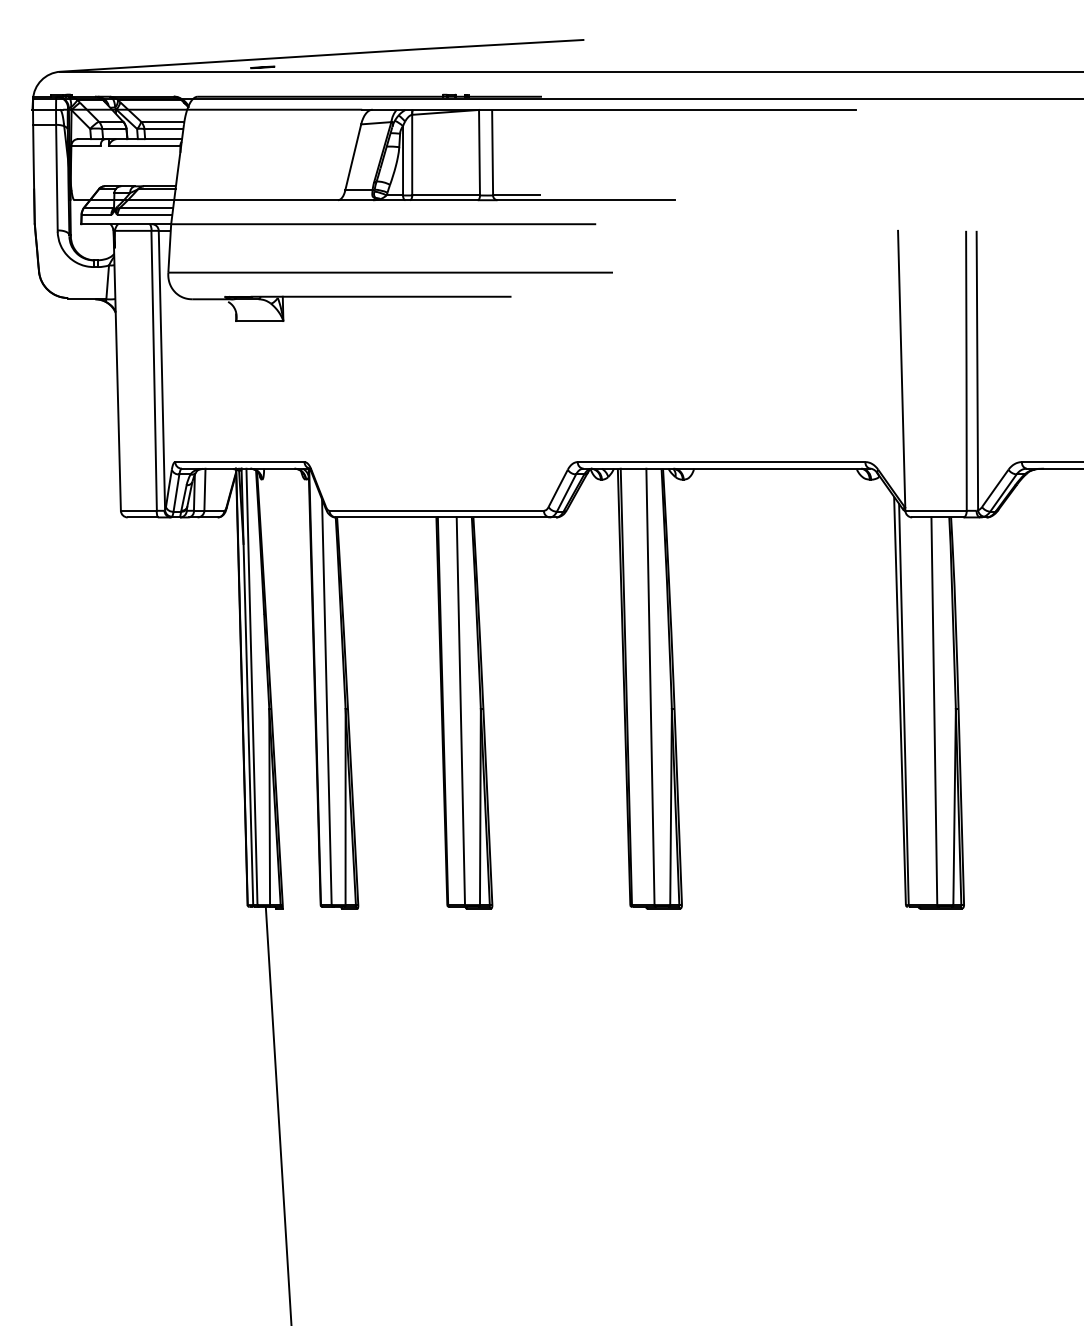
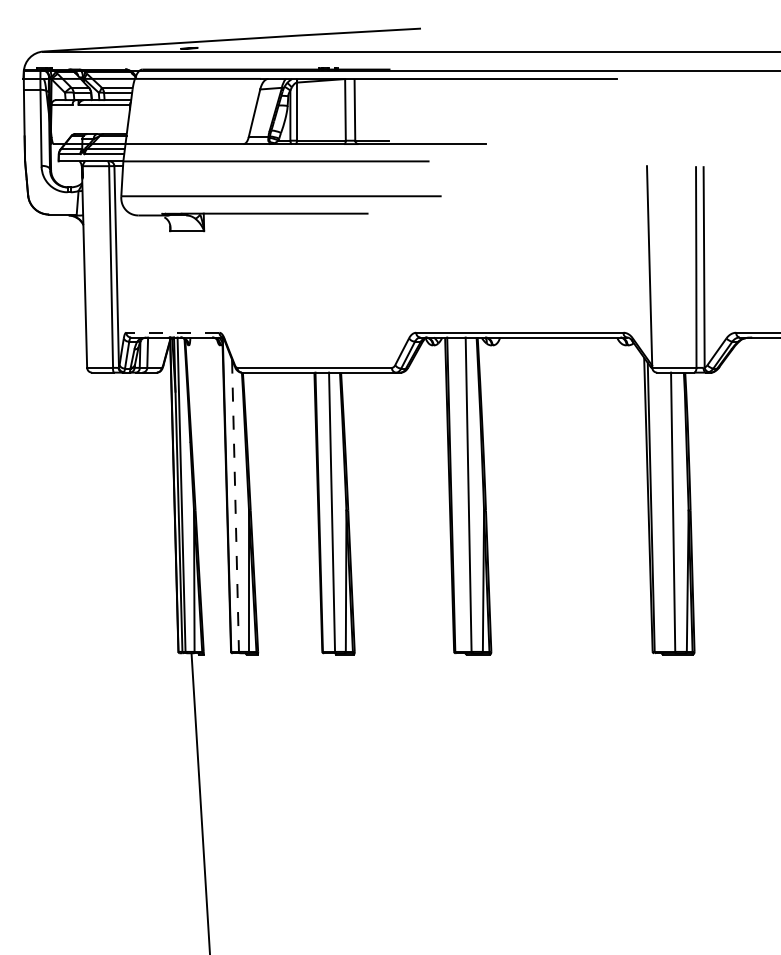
line: (239, 461) -> (172, 332), solid -> dashed
line: (326, 703) -> (235, 506), solid -> dashed

